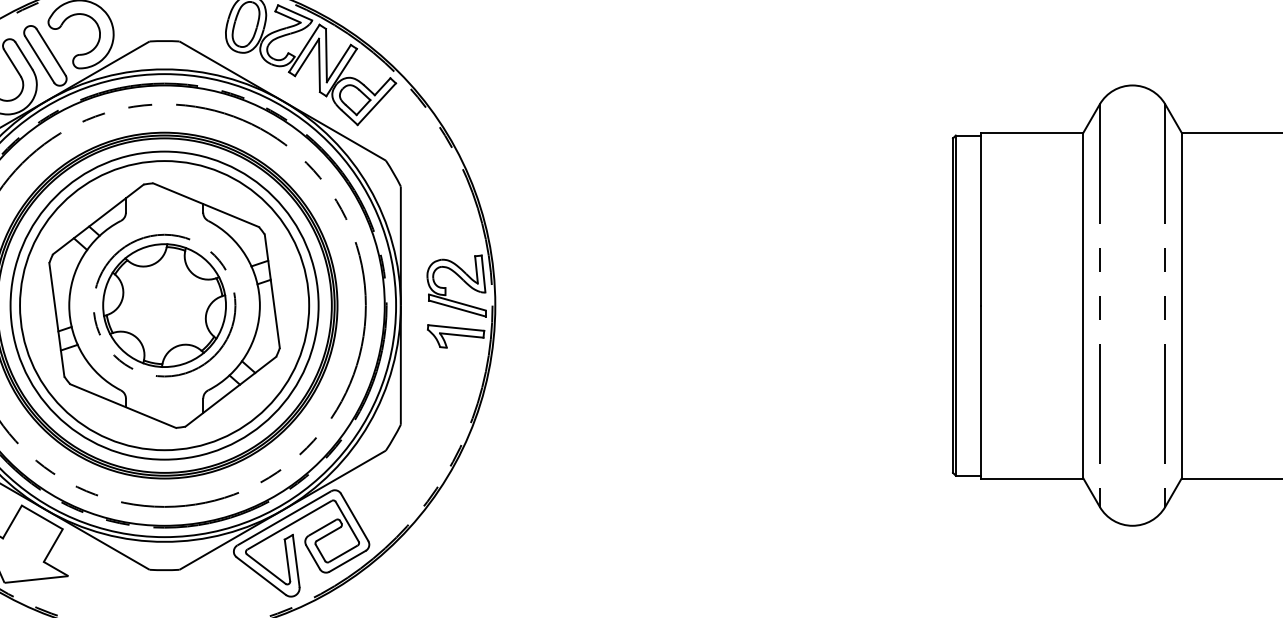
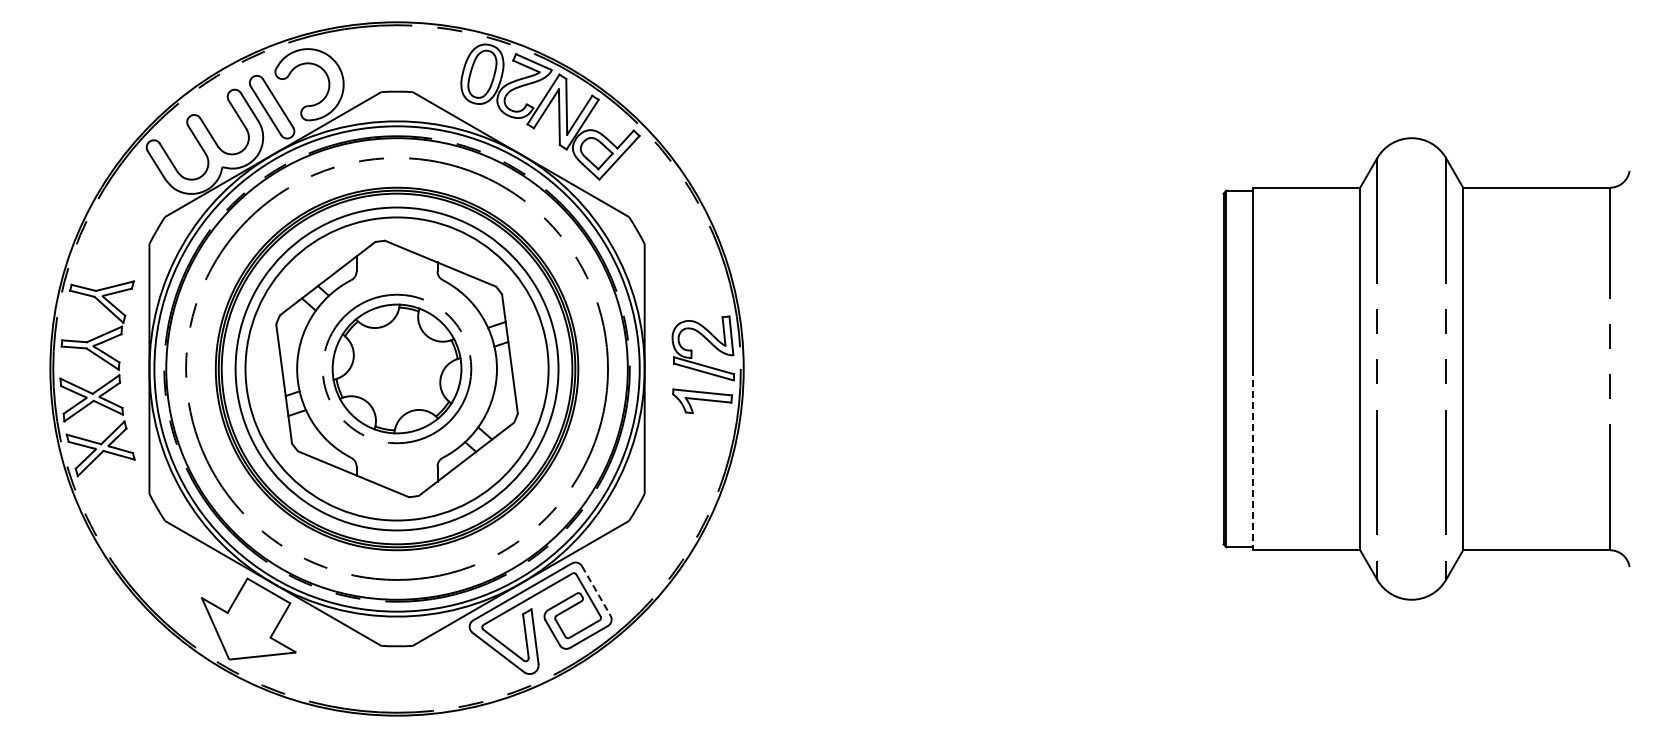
line: (981, 391) -> (1253, 459), solid -> dashed
line: (354, 517) -> (596, 591), solid -> dashed

